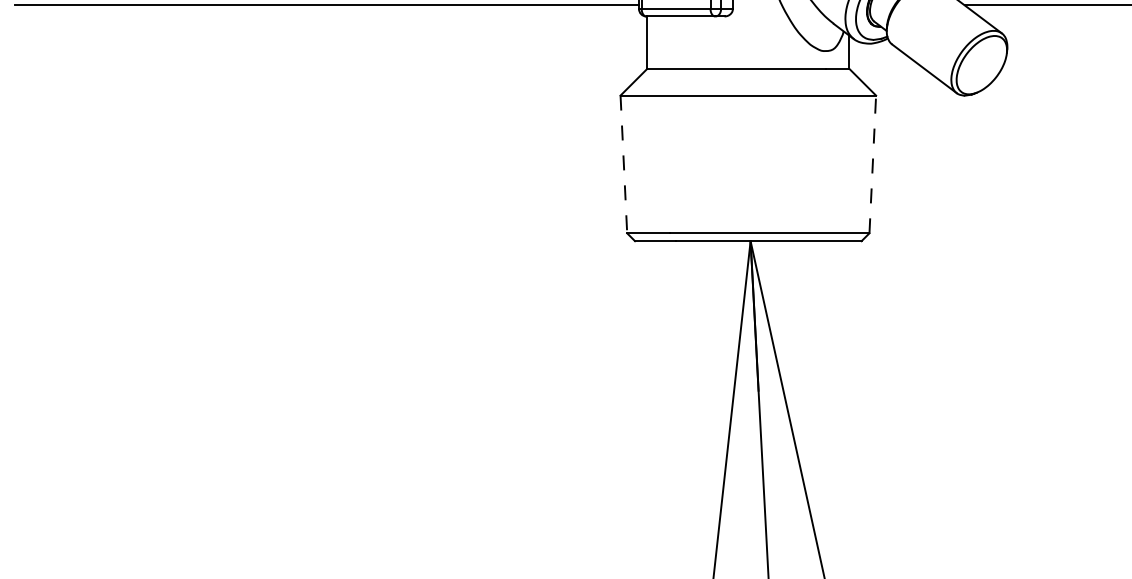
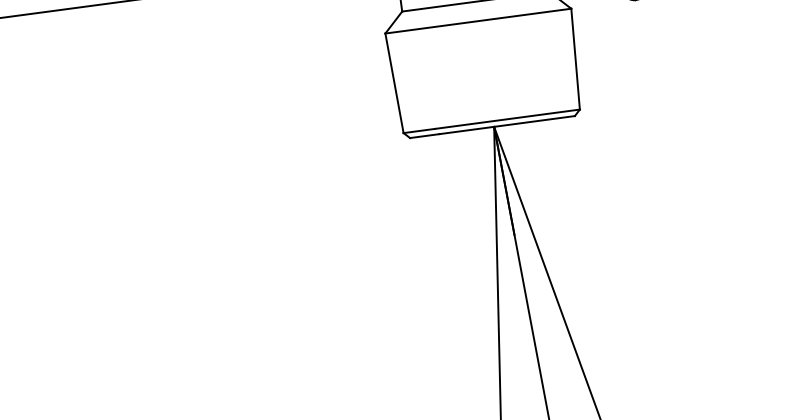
line: (623, 164) -> (394, 83), dashed -> solid
line: (872, 164) -> (575, 59), dashed -> solid

